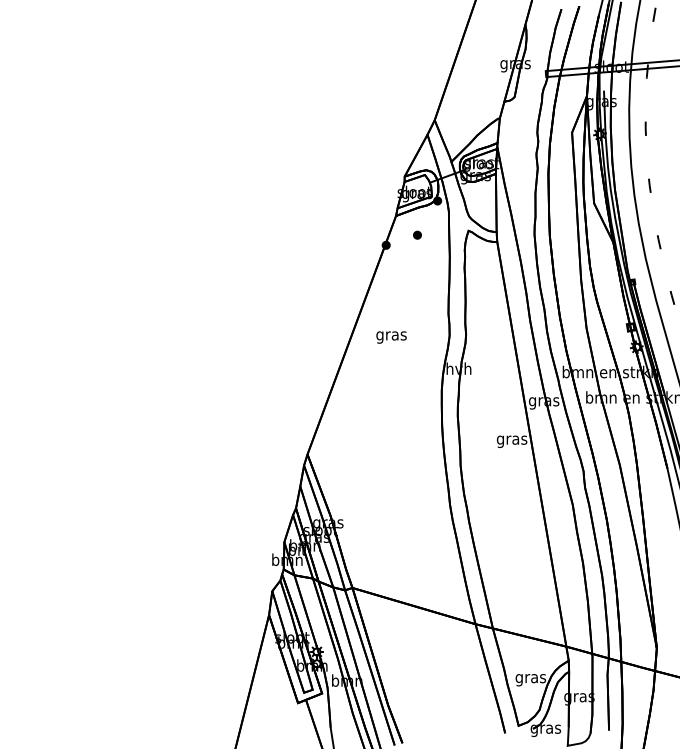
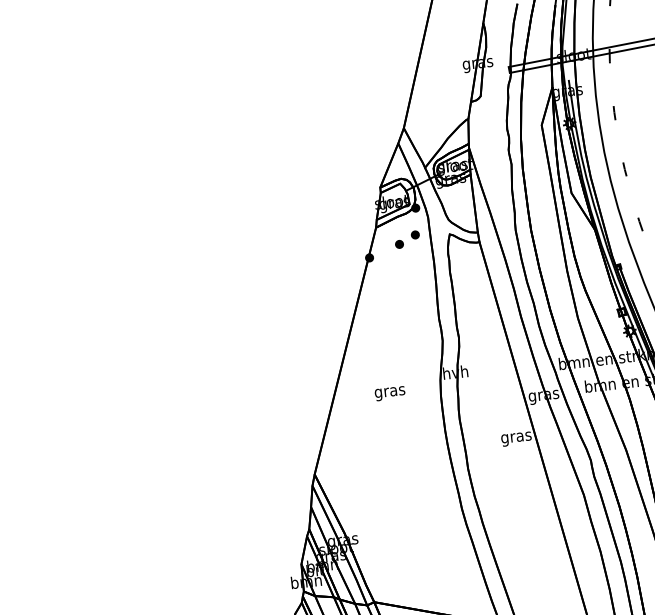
part: (433, 227) -> (414, 234), added
text: (391, 337) -> (390, 393), moved

